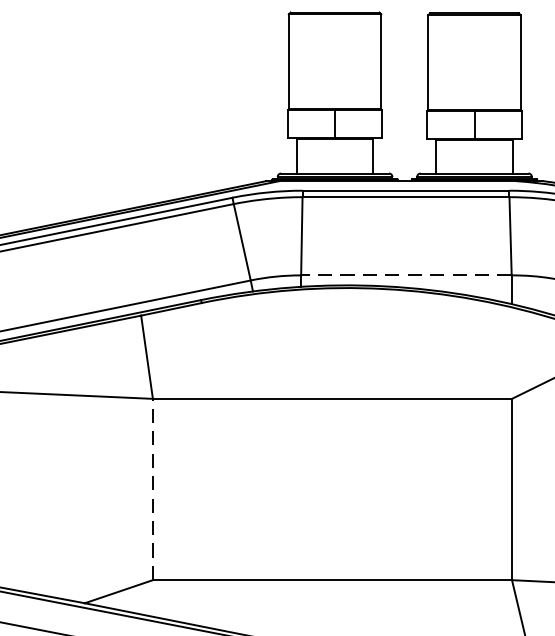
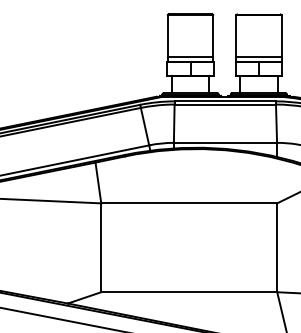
line: (335, 99) -> (190, 56), added
line: (473, 101) -> (258, 57), added
line: (406, 274) -> (225, 142), dashed -> solid
line: (153, 488) -> (101, 247), dashed -> solid

